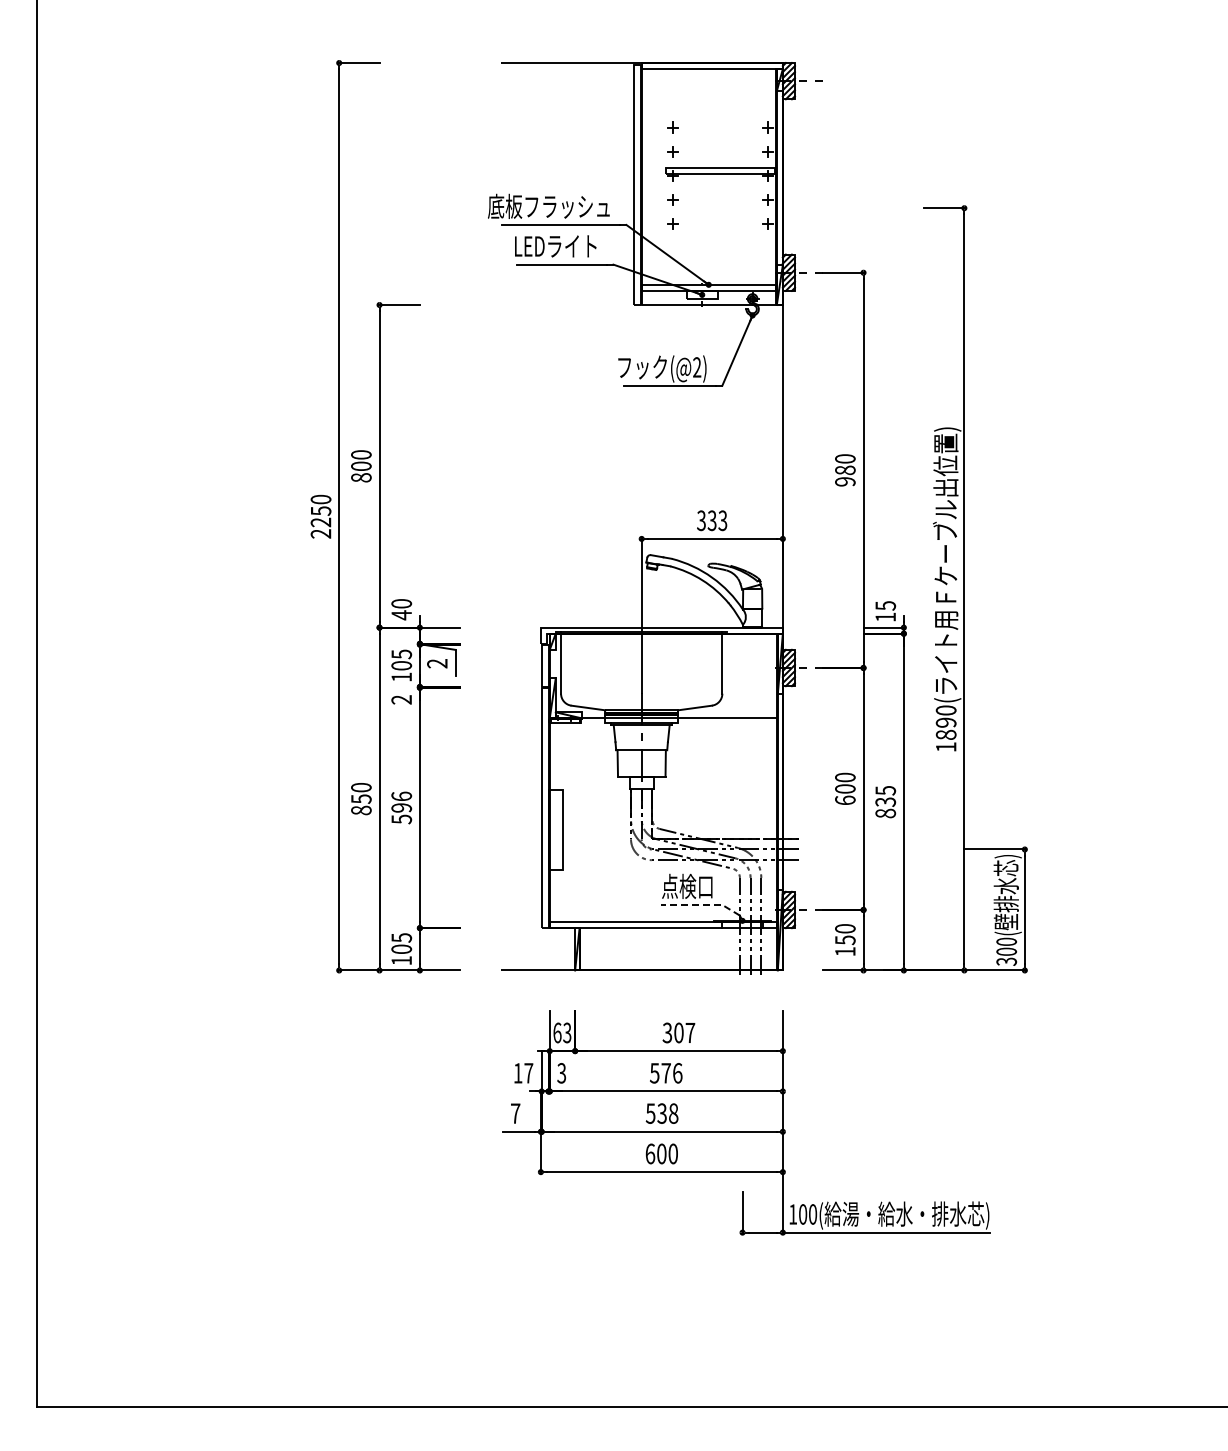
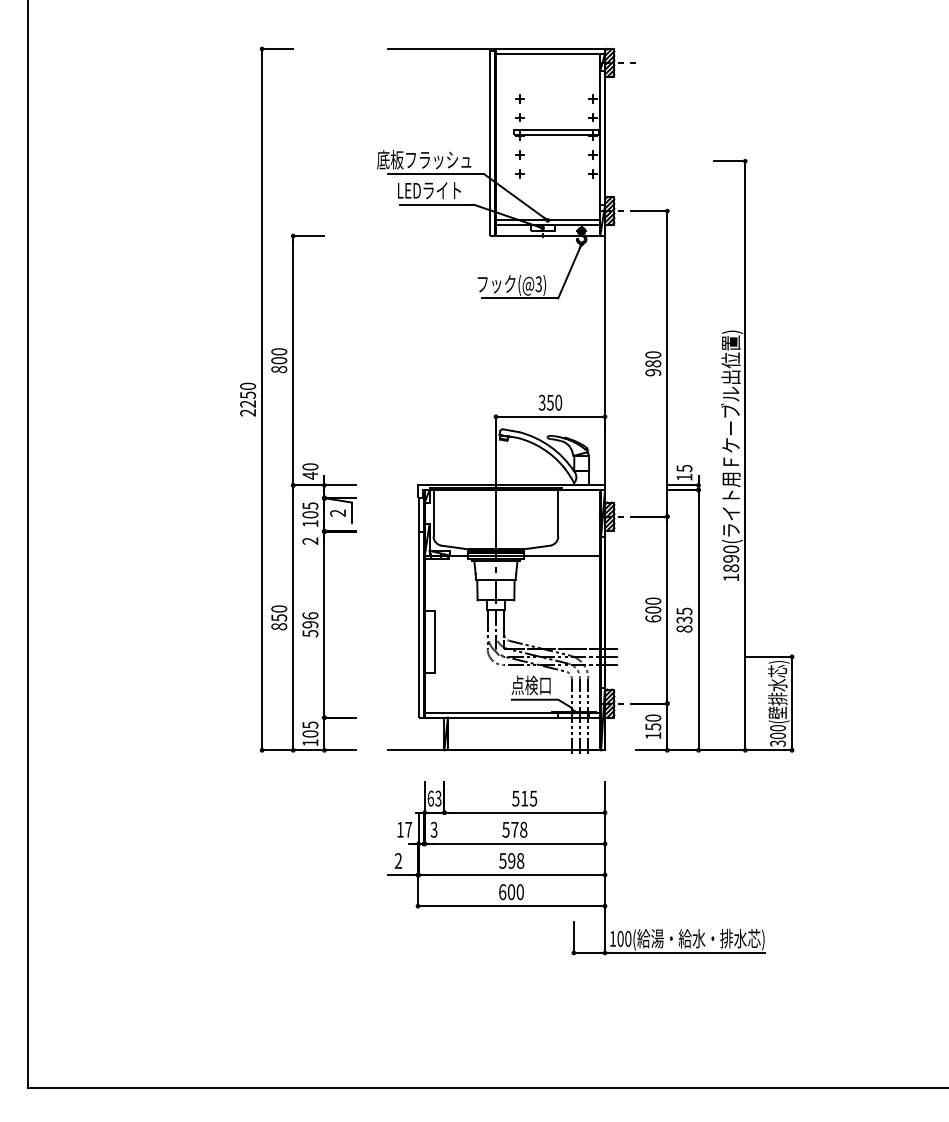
text: (697, 367) -> (539, 284), (@2) -> (@3)
text: (717, 520) -> (554, 402), 333 -> 350
line: (702, 905) -> (542, 700), dashed -> solid
text: (679, 1032) -> (525, 798), 307 -> 515
text: (677, 1073) -> (523, 829), 576 -> 578
text: (515, 1113) -> (398, 860), 7 -> 2
text: (661, 1113) -> (511, 860), 538 -> 598

